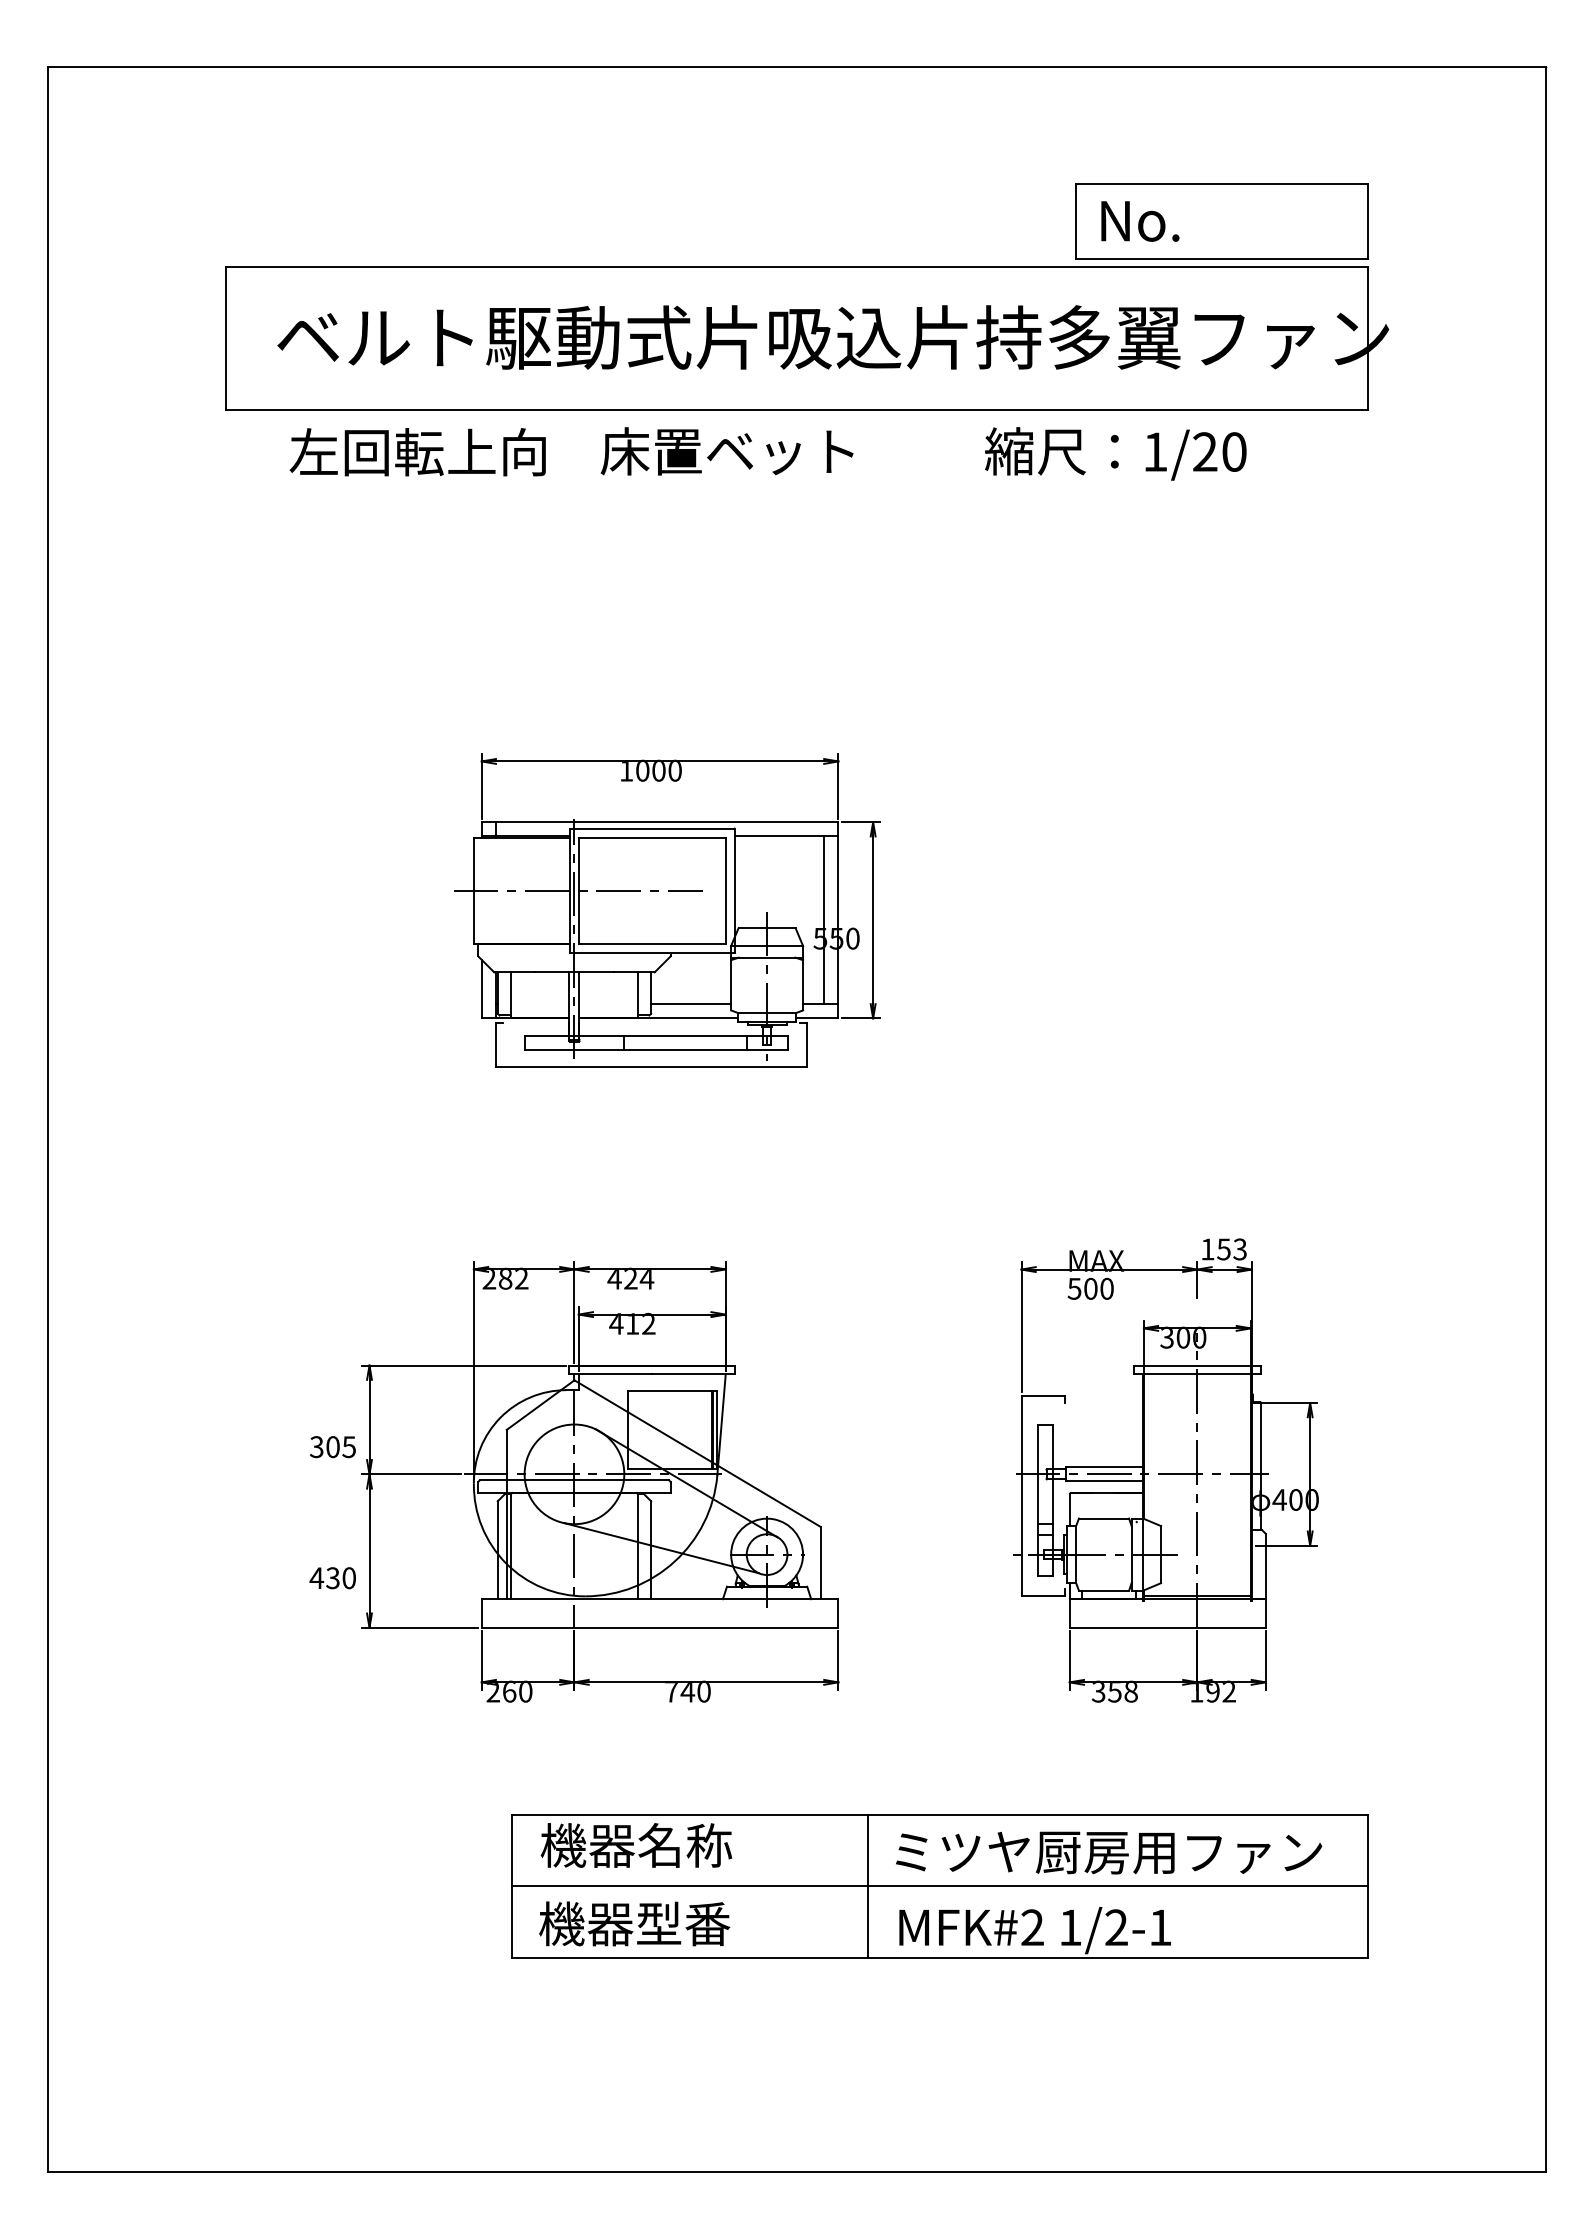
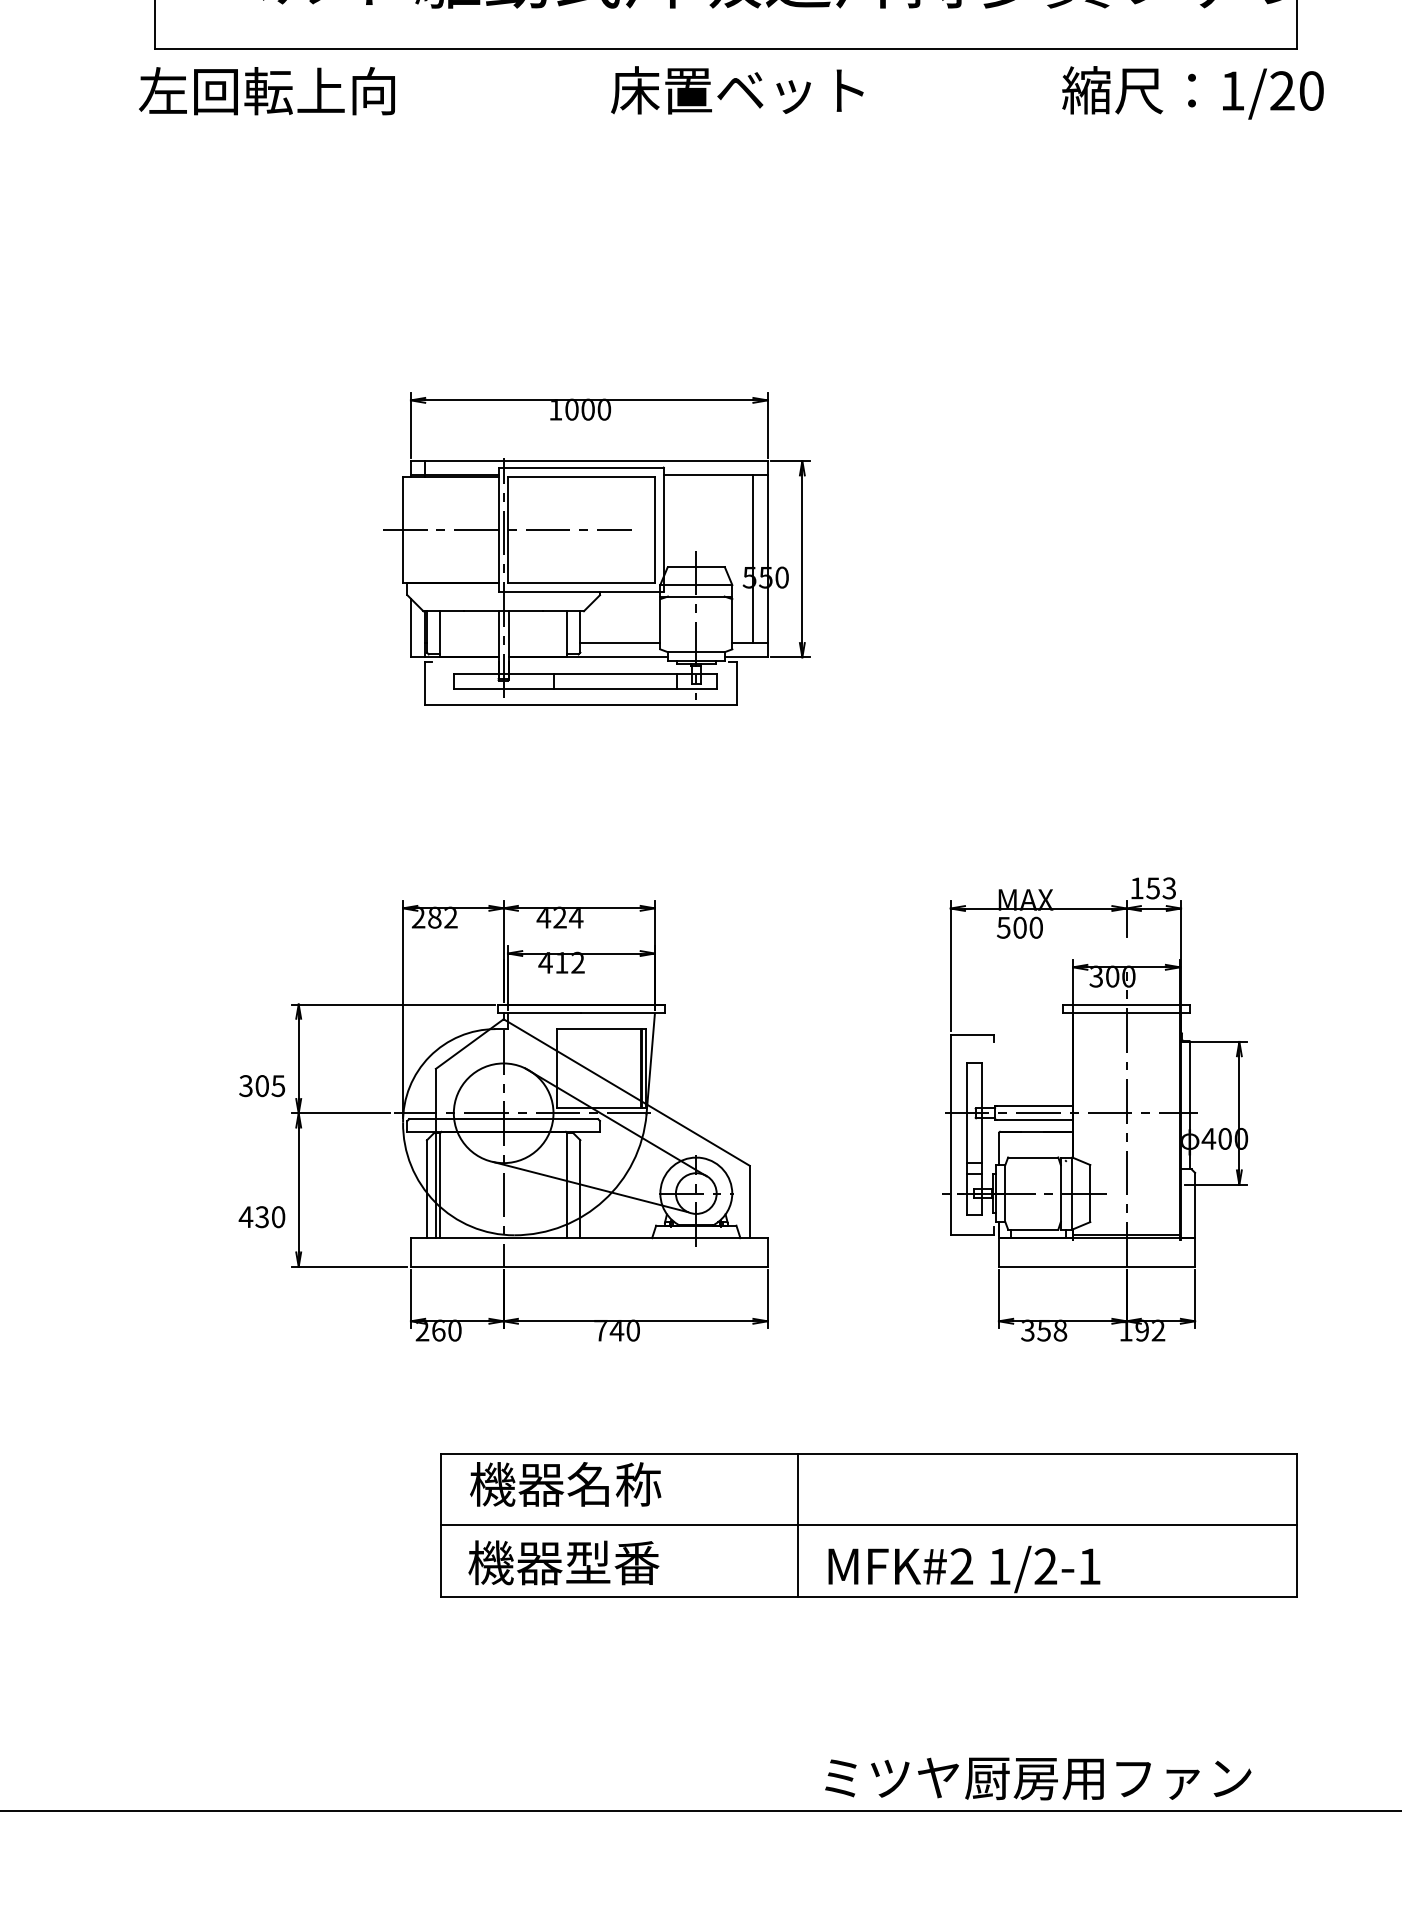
text: (726, 451) -> (736, 90), moved
text: (417, 452) -> (266, 91), moved
text: (1115, 453) -> (1192, 92), moved
text: (1109, 1852) -> (1038, 1778), moved

